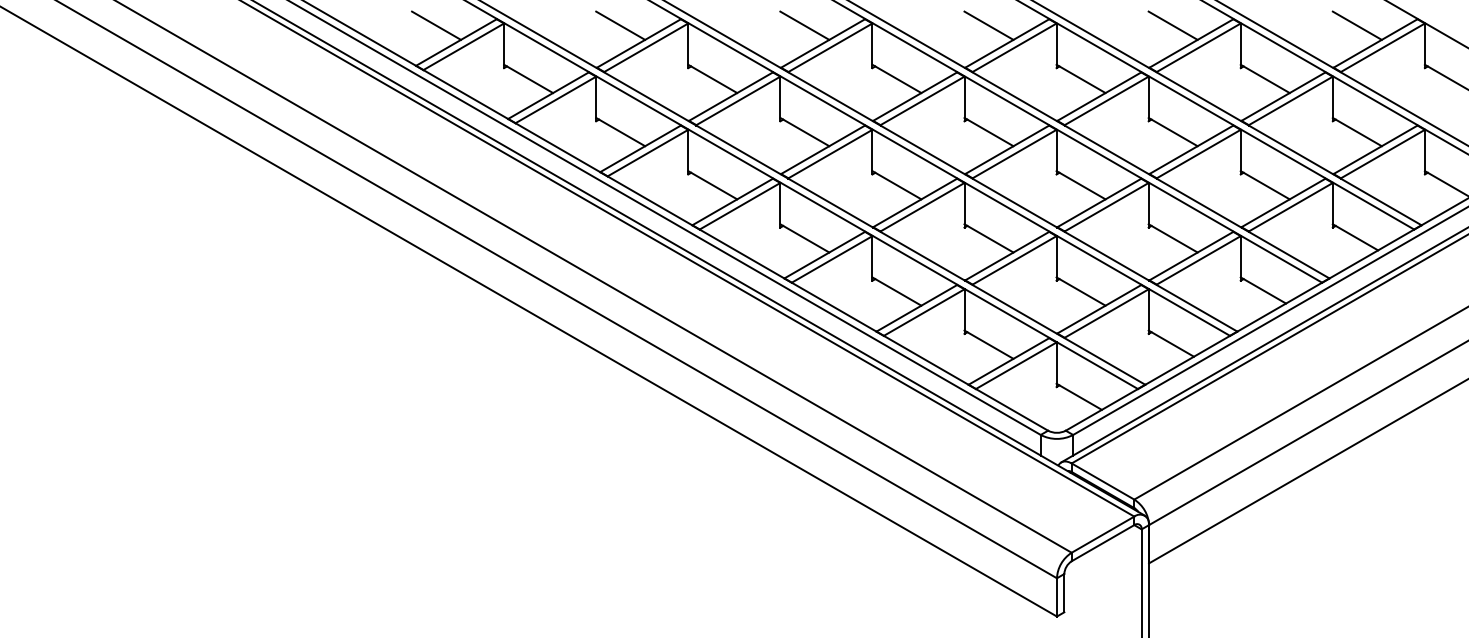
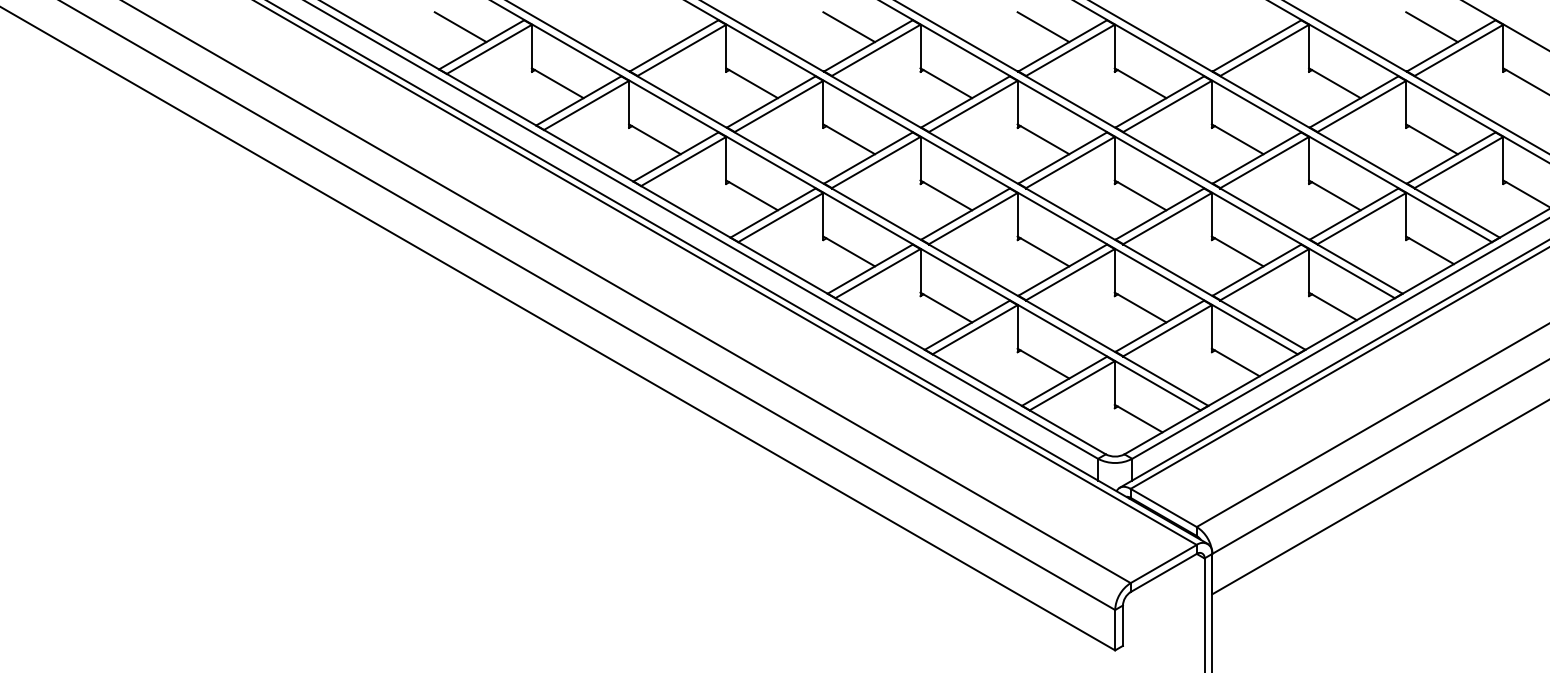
line: (620, 25) -> (654, 26), removed
line: (1172, 25) -> (1237, 26), removed

